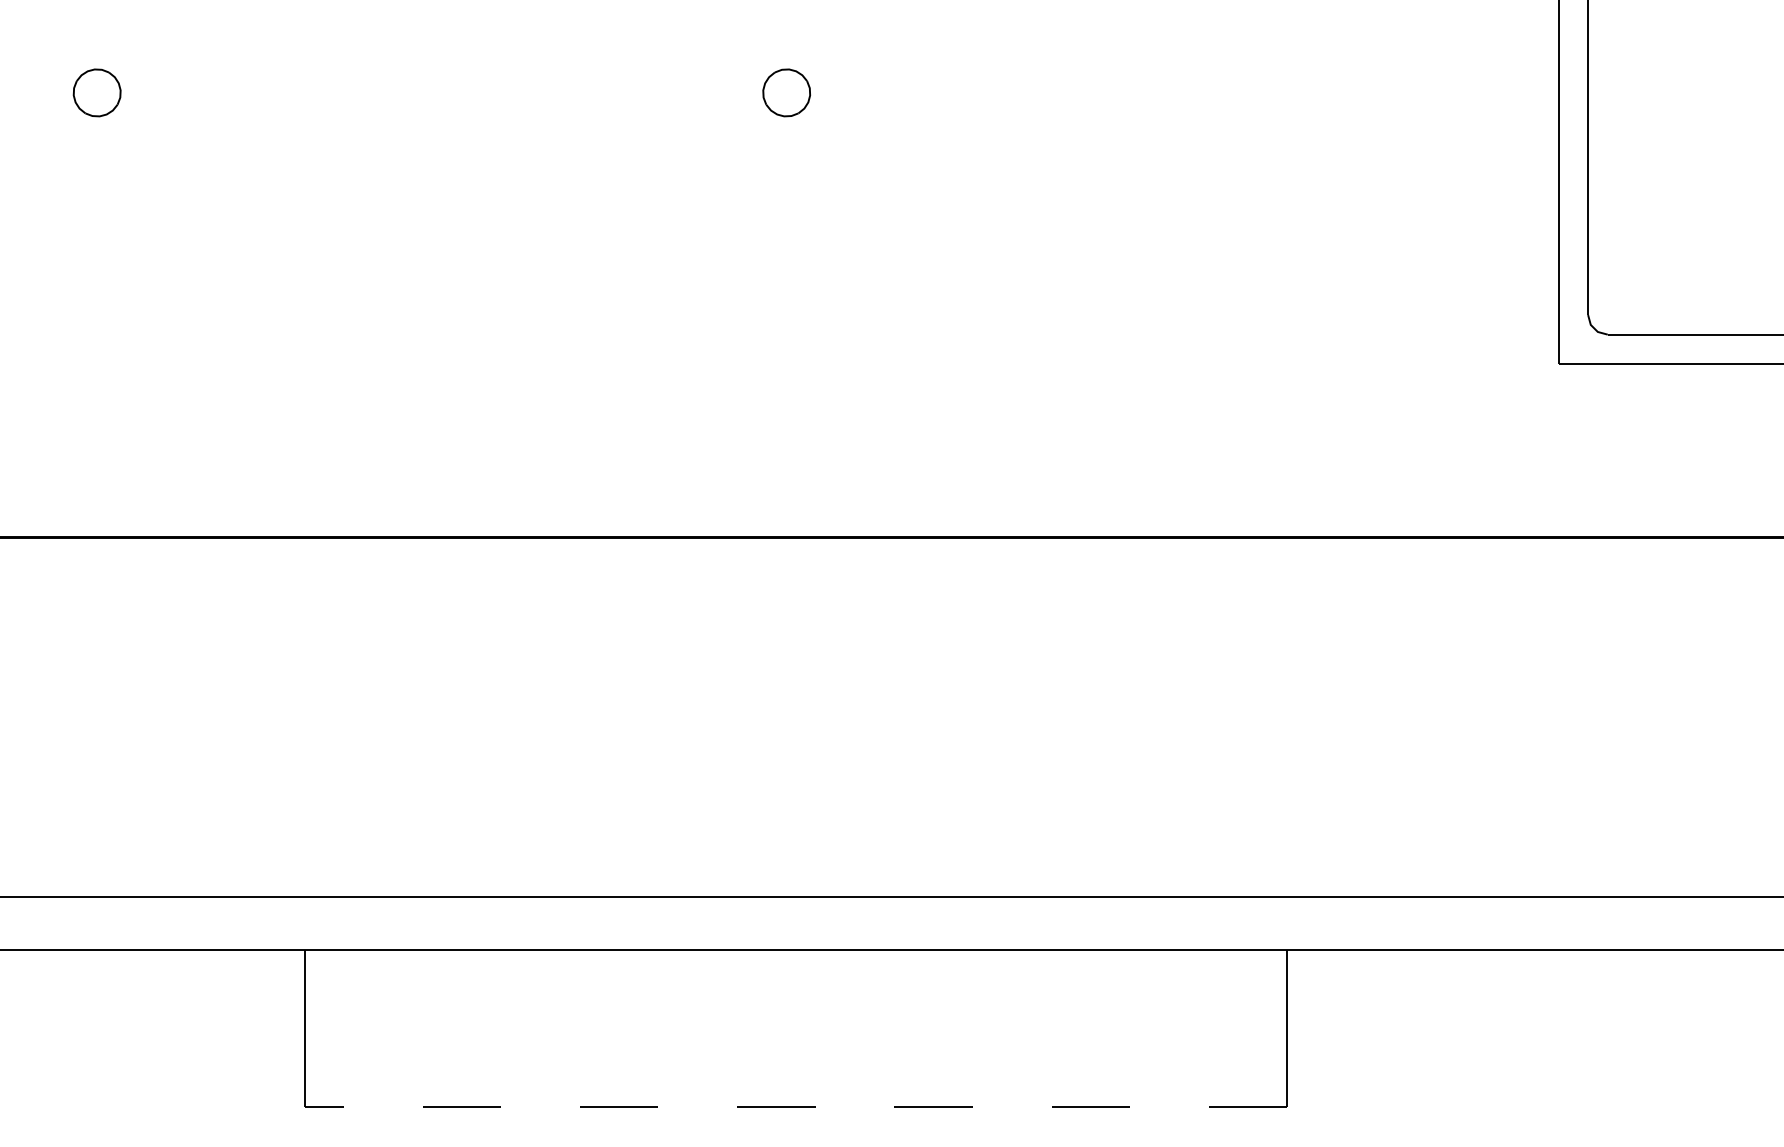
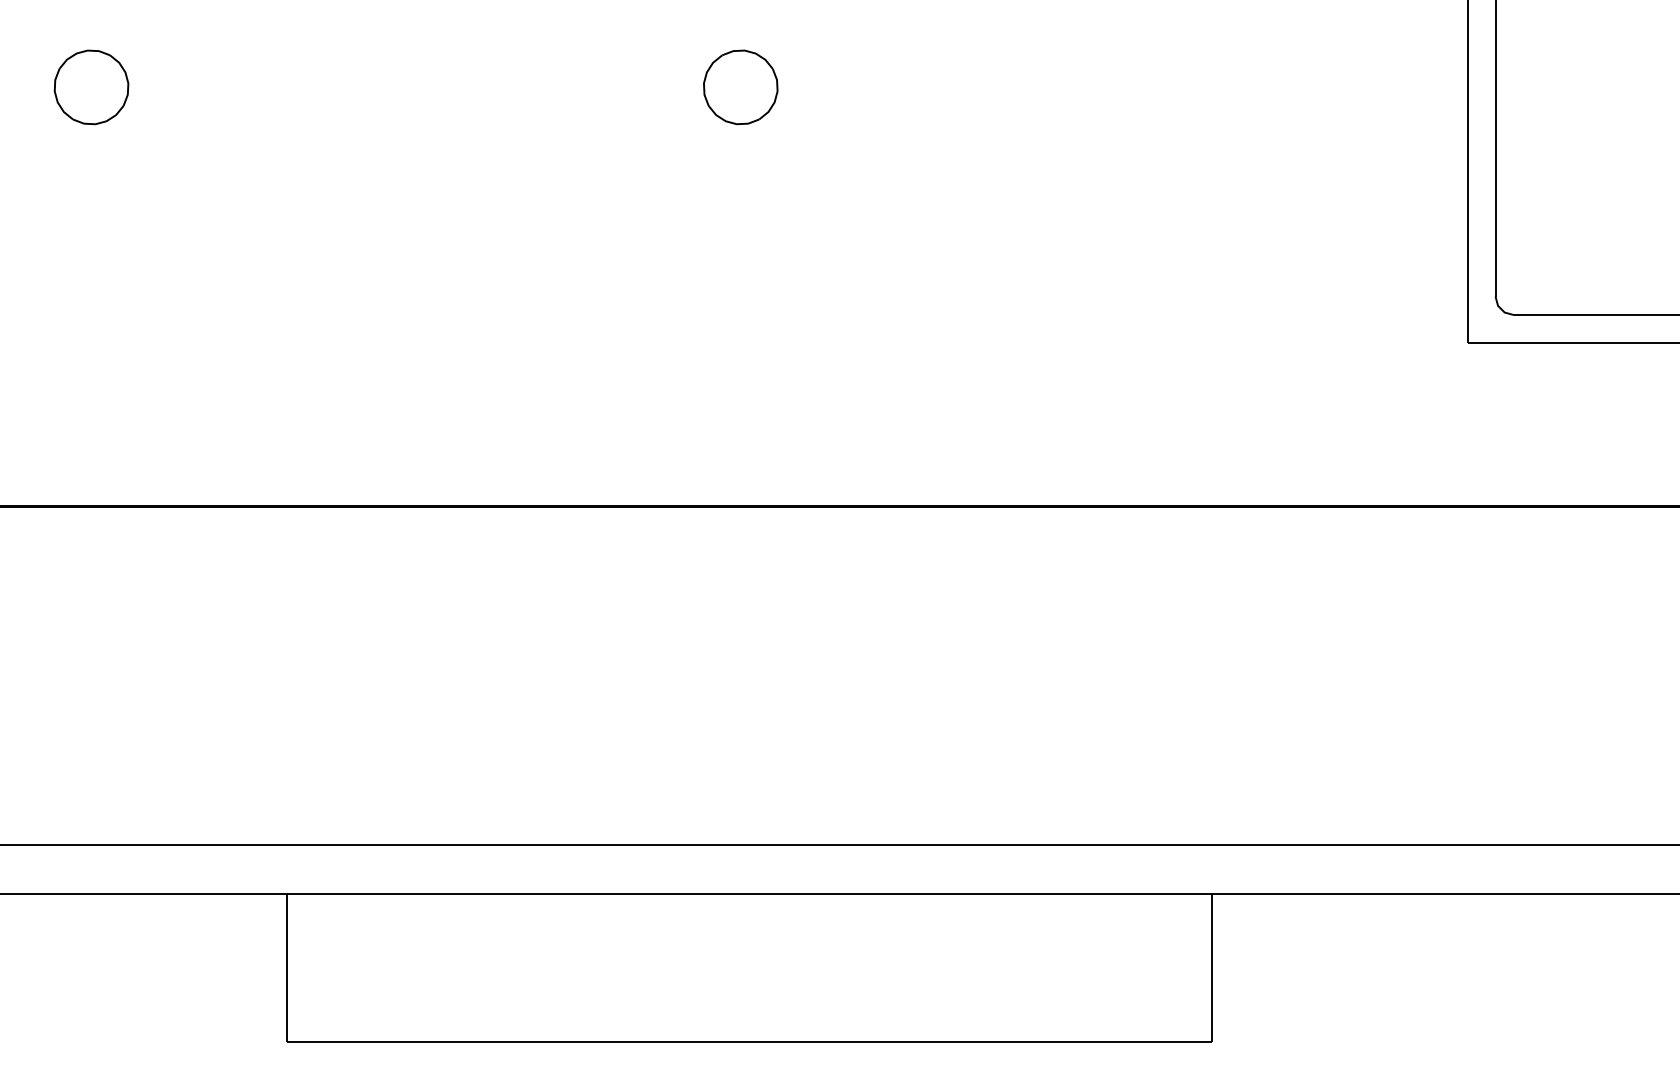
part: (97, 92) -> (91, 87), size x1.67
part: (786, 92) -> (740, 87), size x1.67
line: (795, 1107) -> (749, 1042), dashed -> solid

